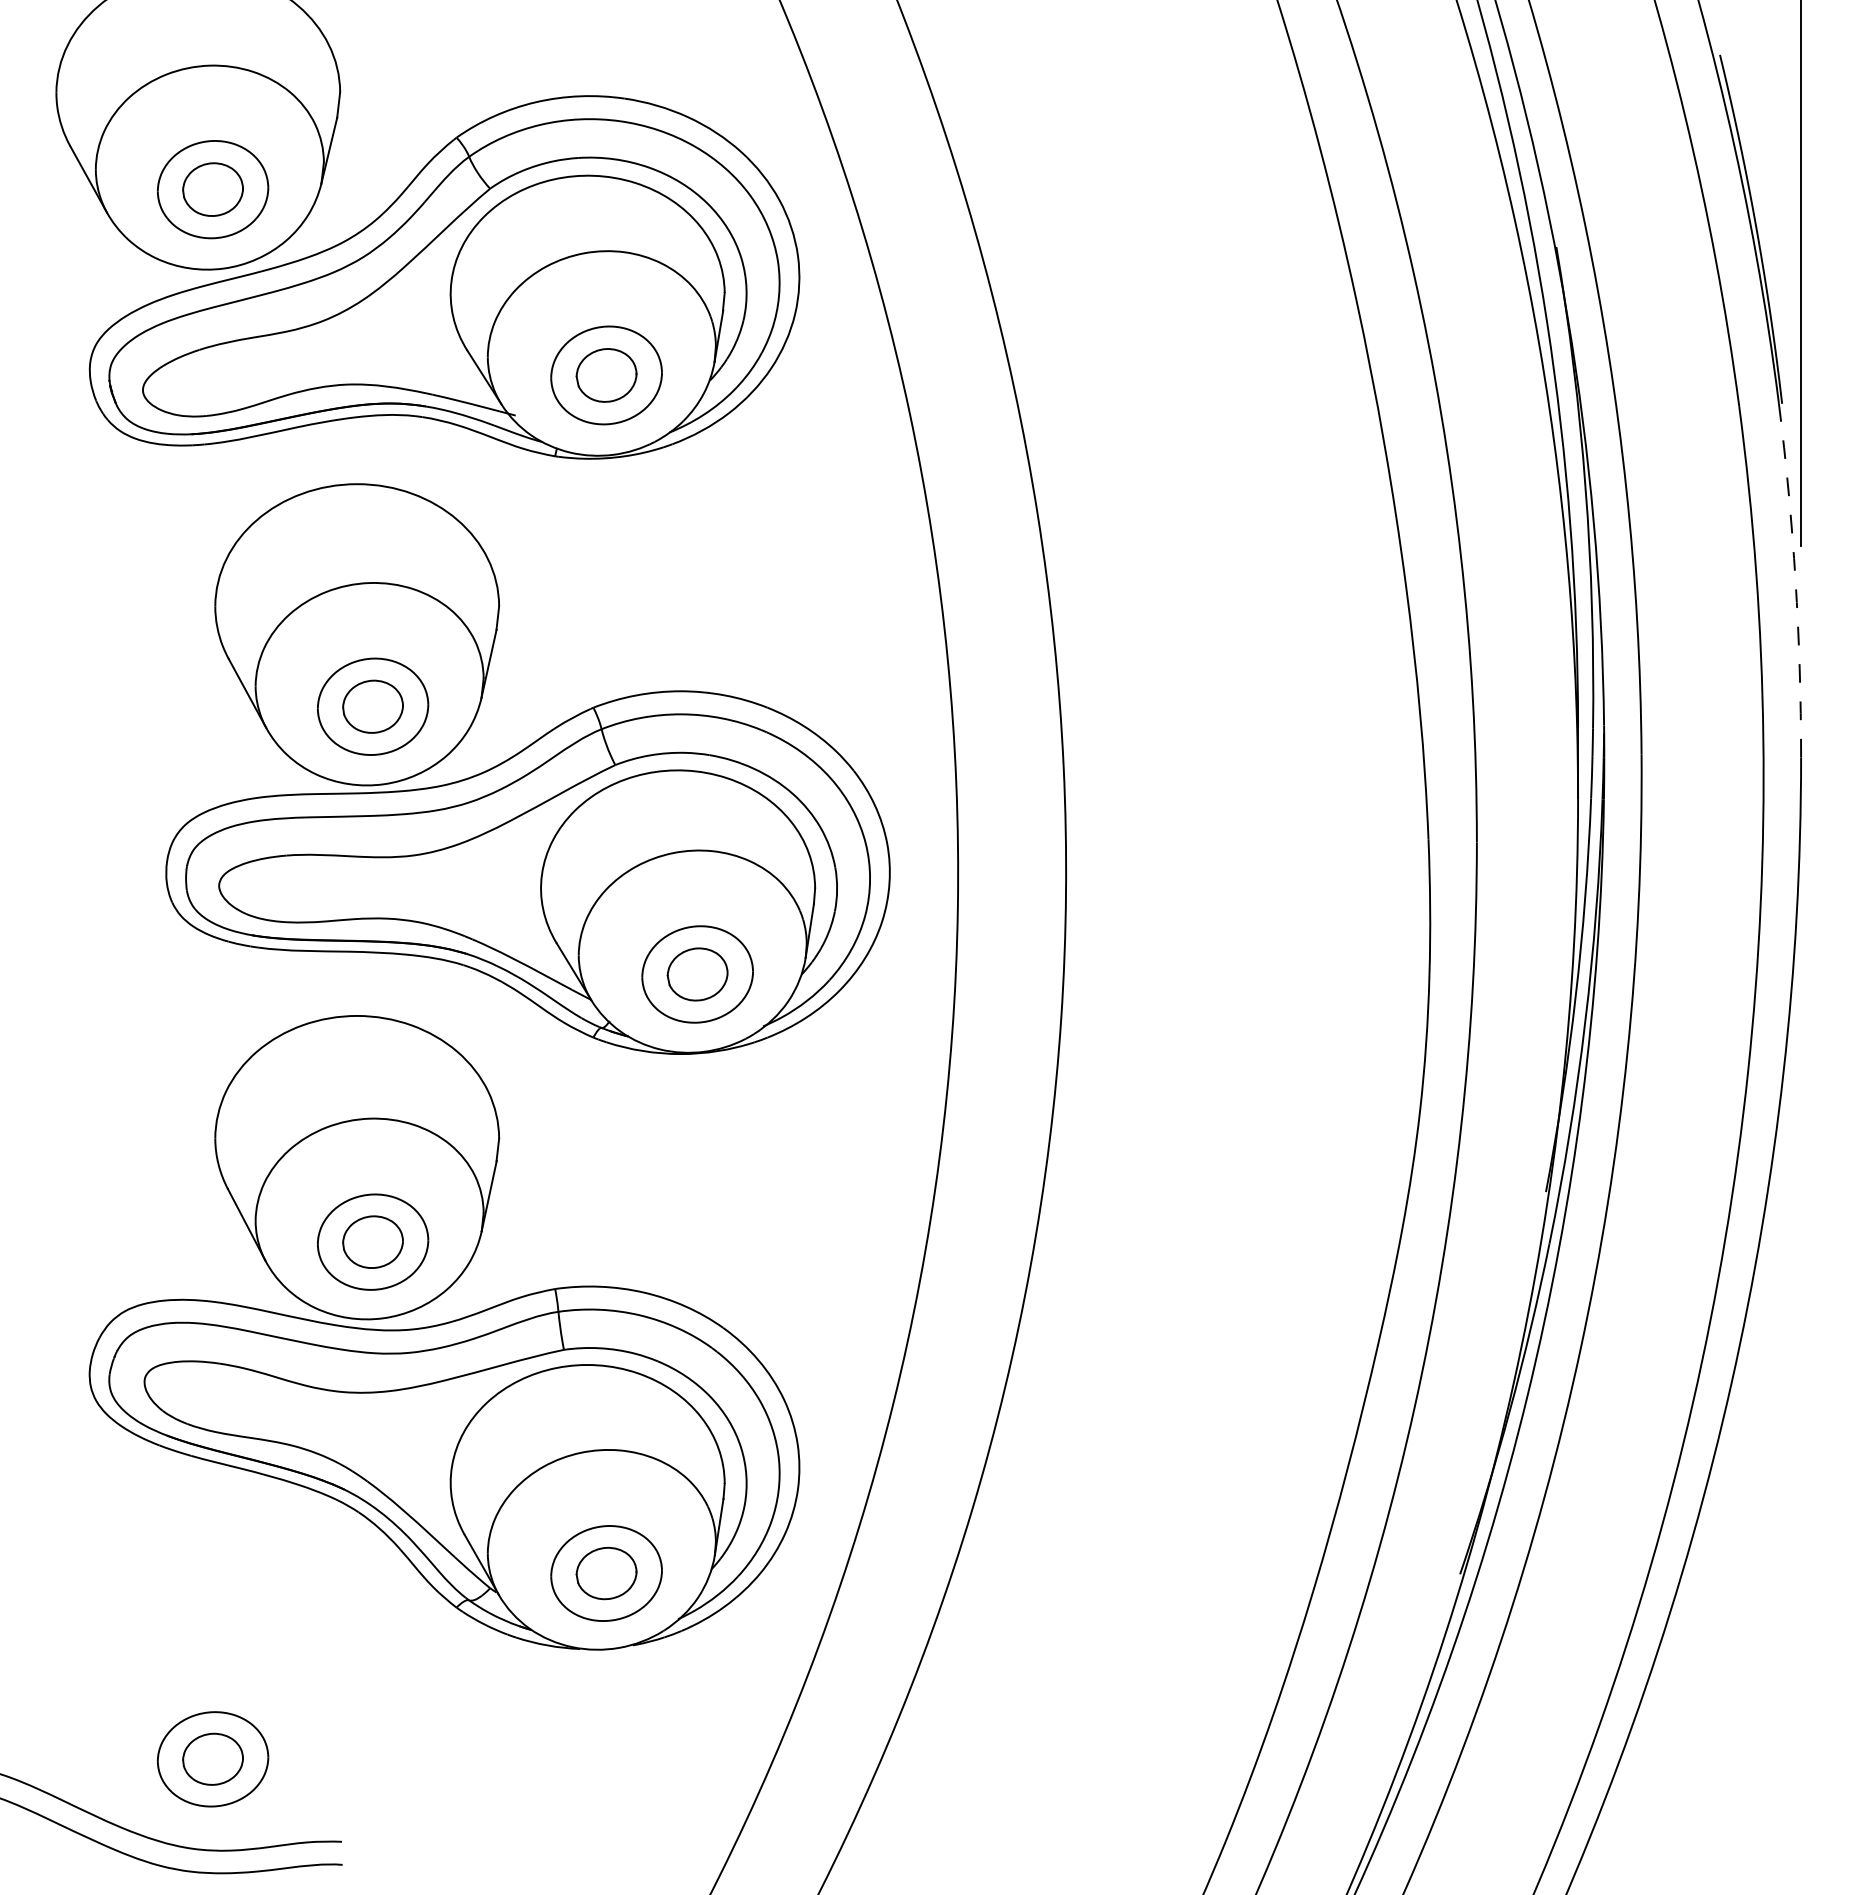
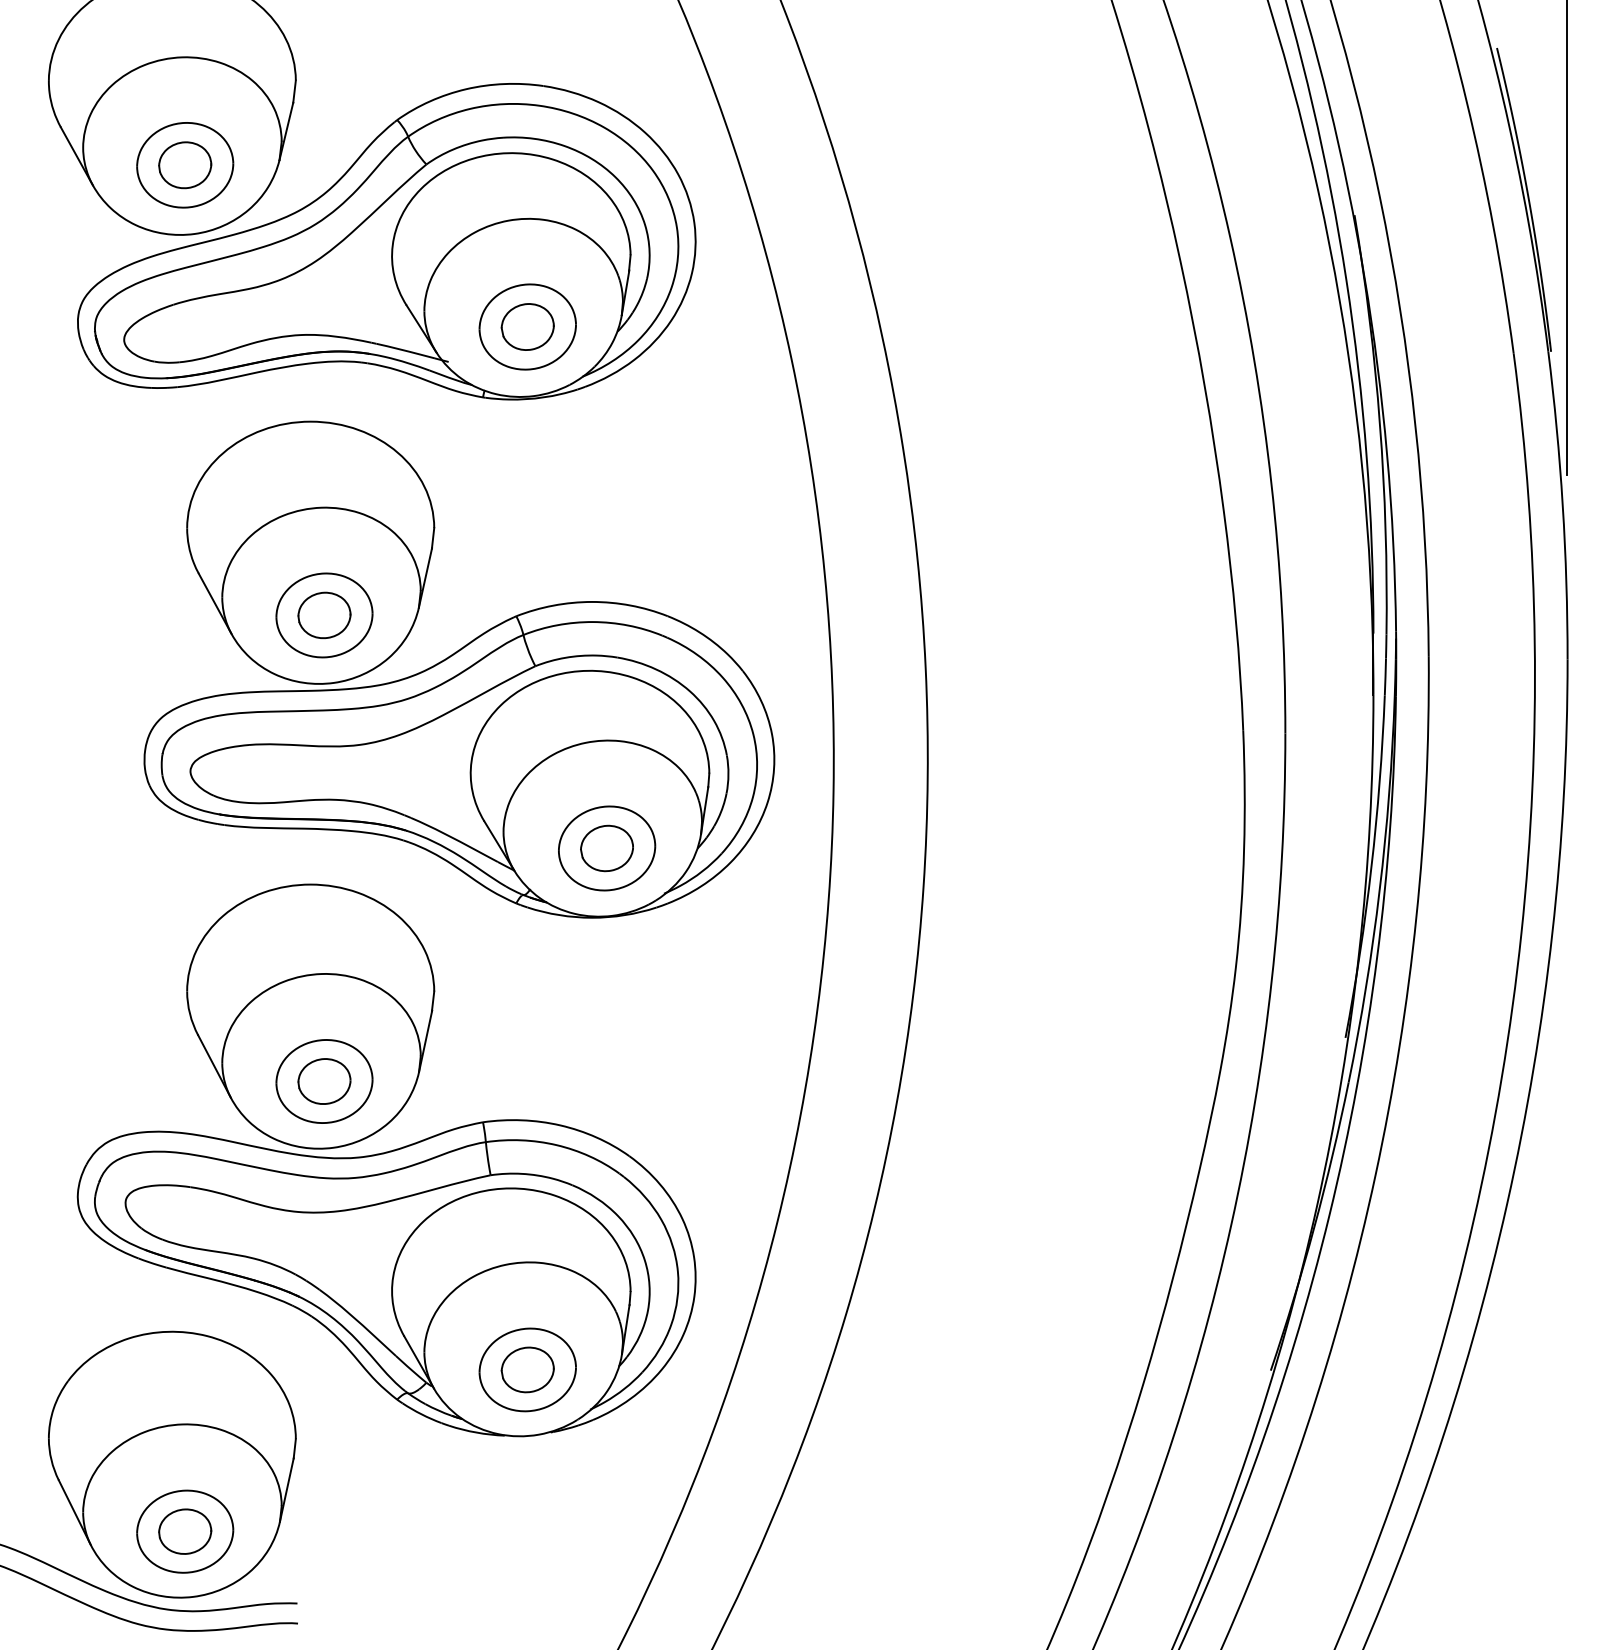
arc: (1795, 580) -> (1562, 505), dashed -> solid
part: (198, 1681) -> (172, 1463), added

